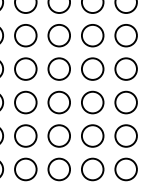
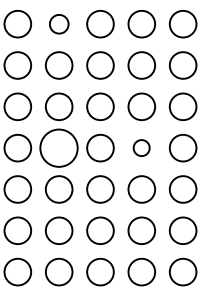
part: (26, 35) -> (59, 24), size x0.7
part: (26, 135) -> (59, 147), size x1.4
part: (92, 135) -> (141, 147), size x0.6

